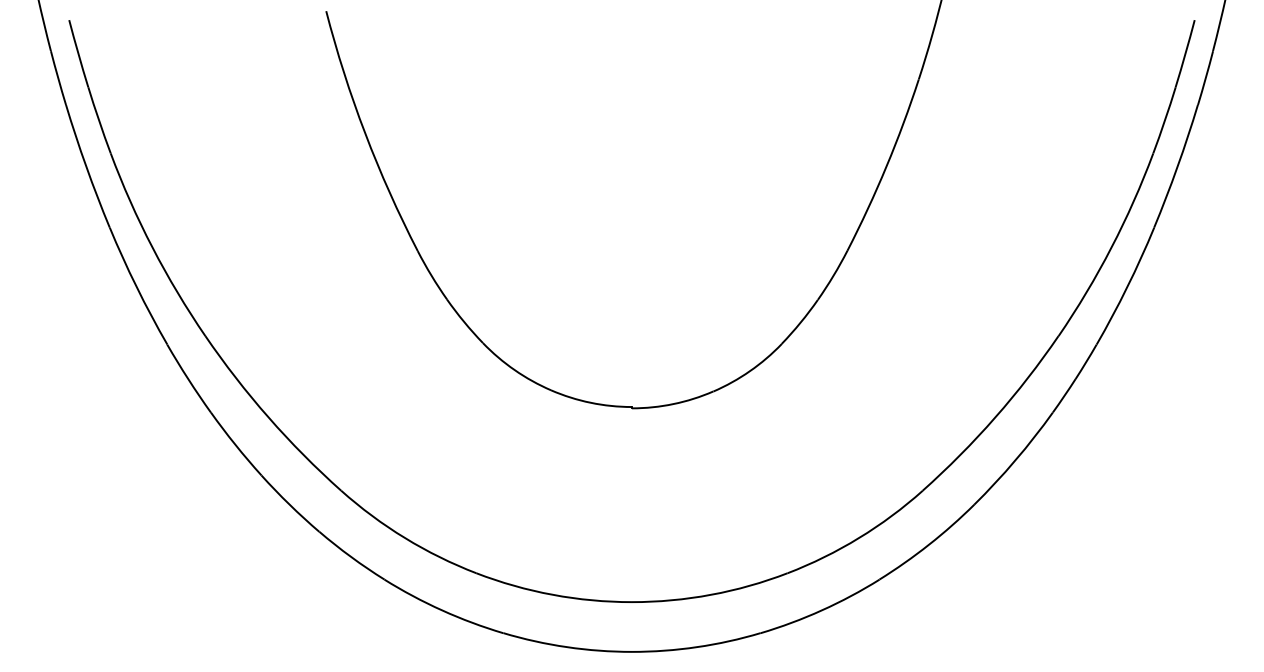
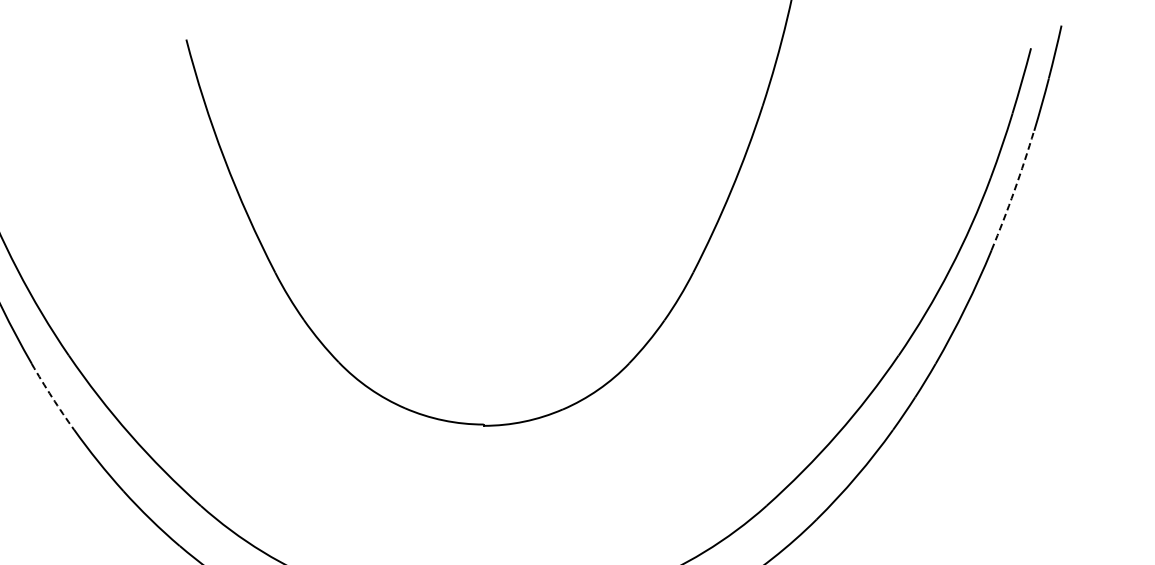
arc: (1177, 166) -> (1014, 190), solid -> dashed
arc: (188, 379) -> (52, 397), solid -> dashed

